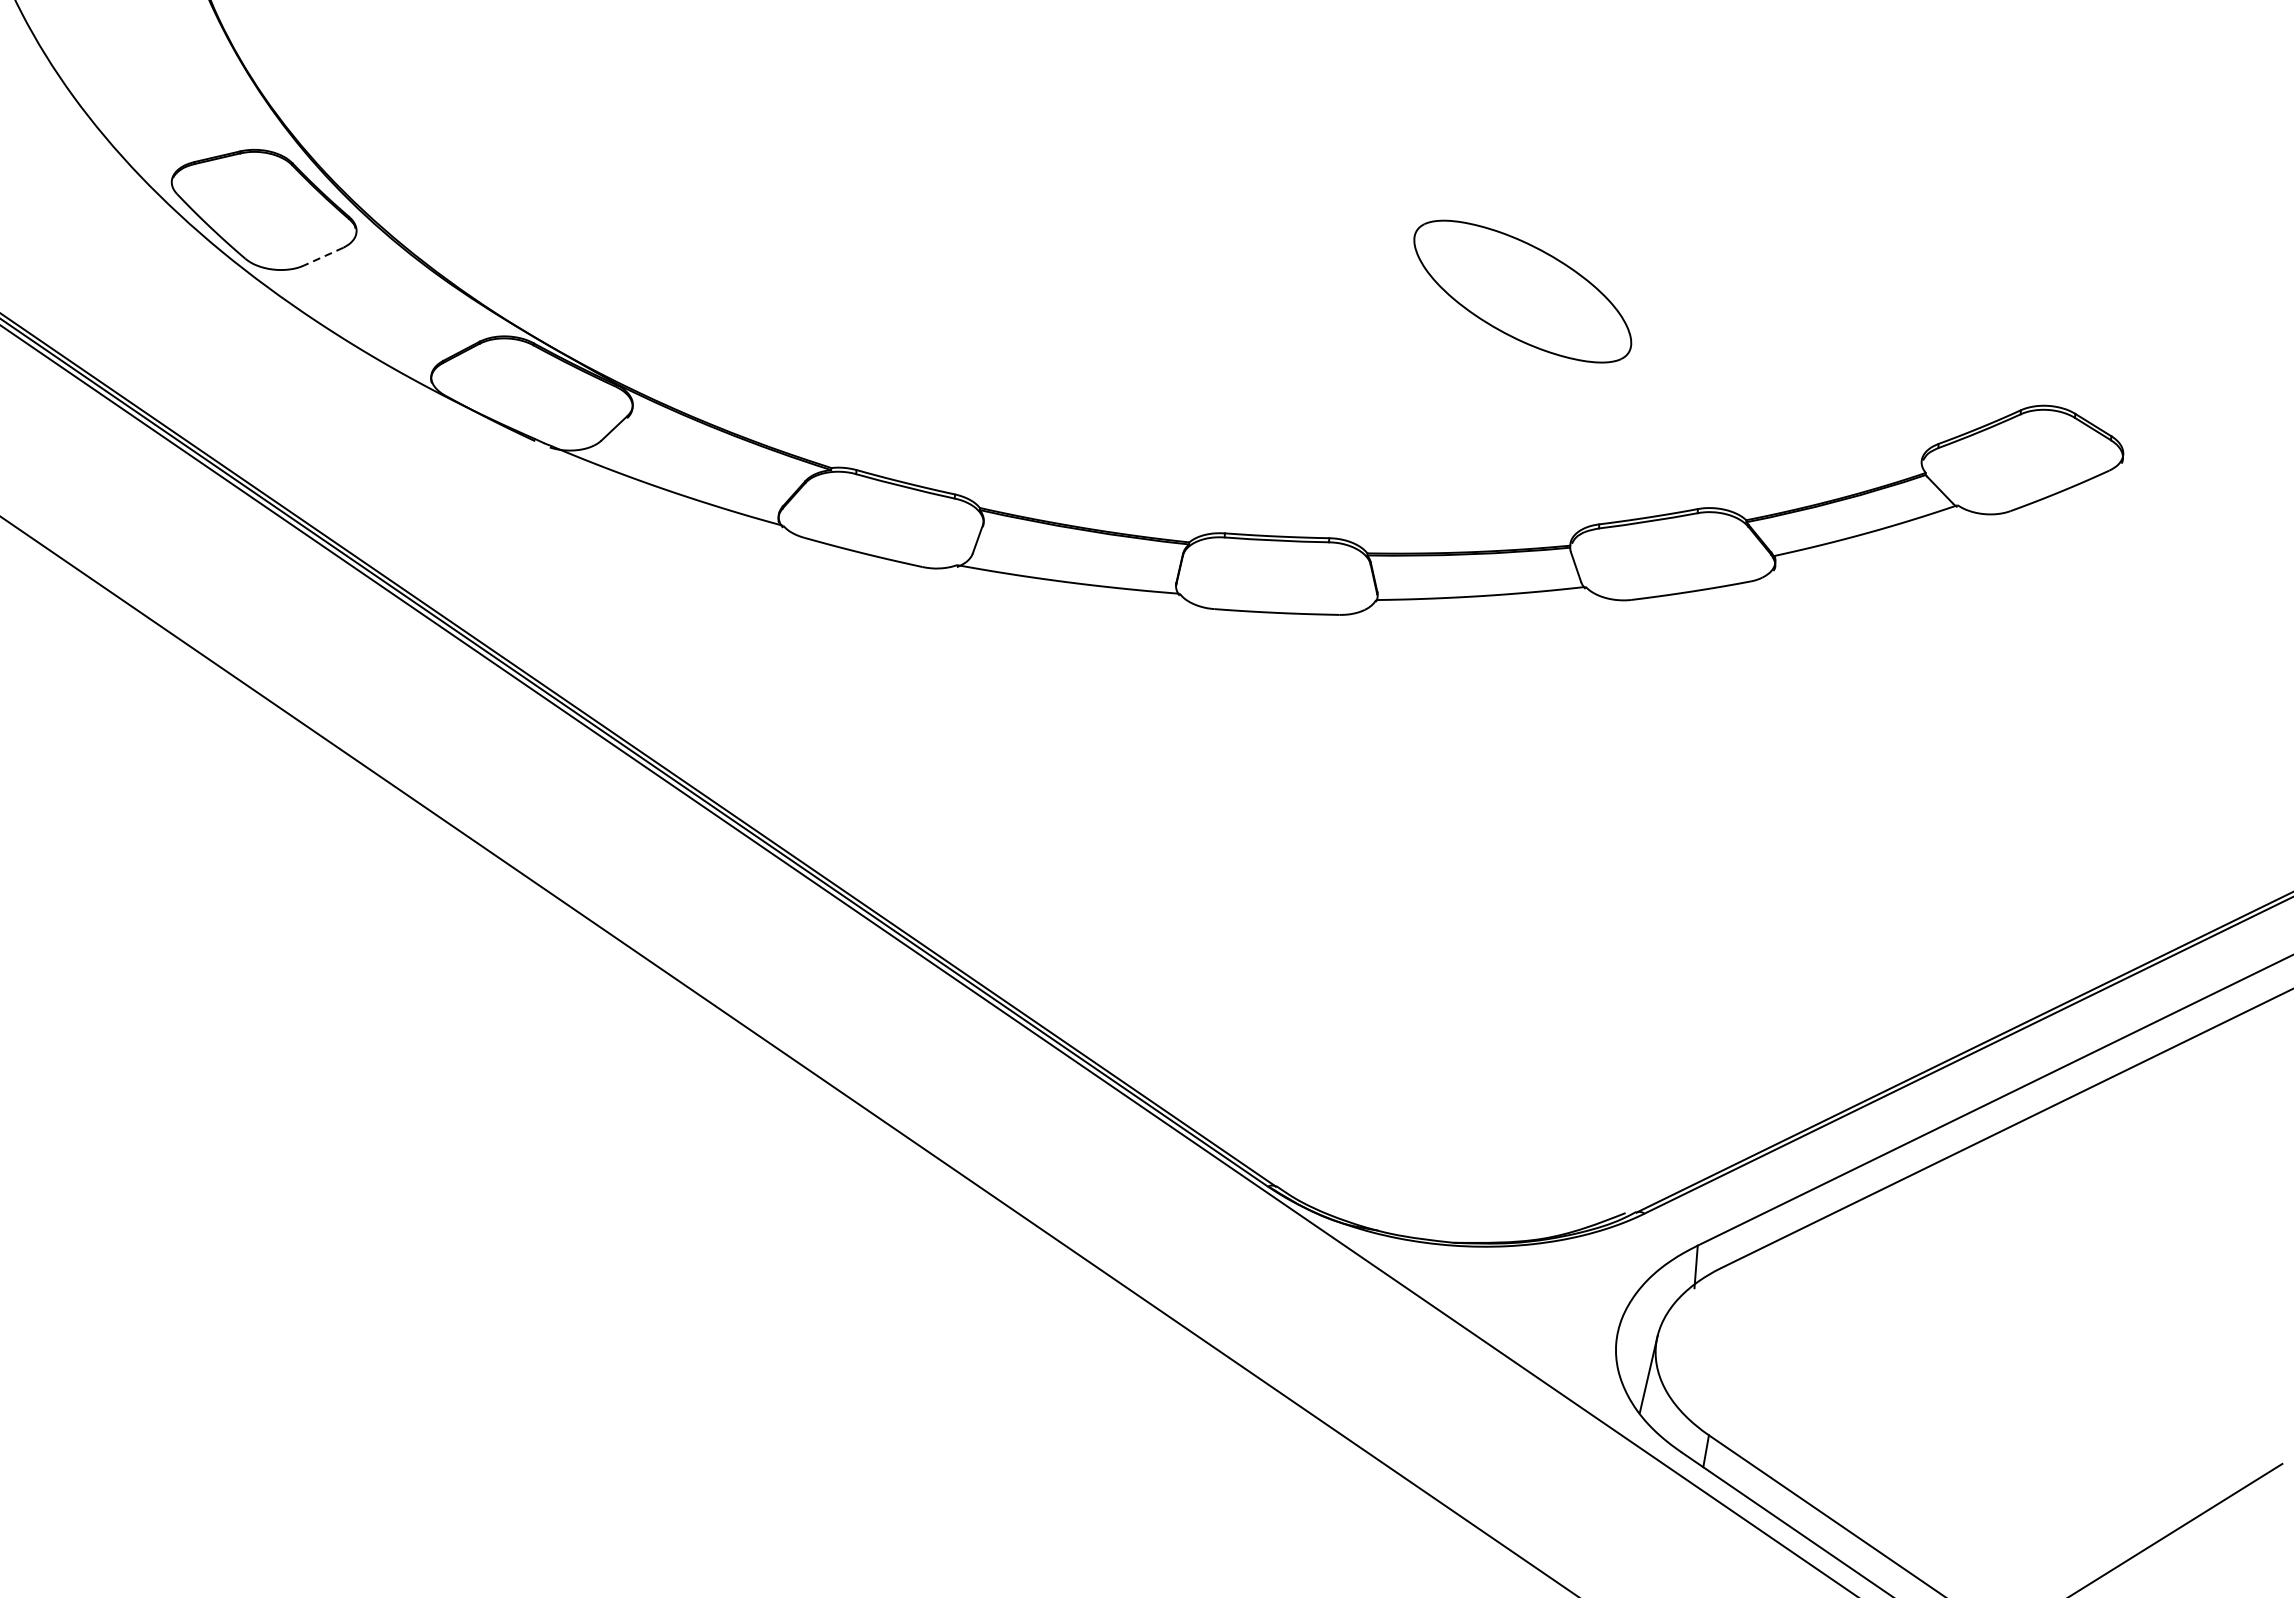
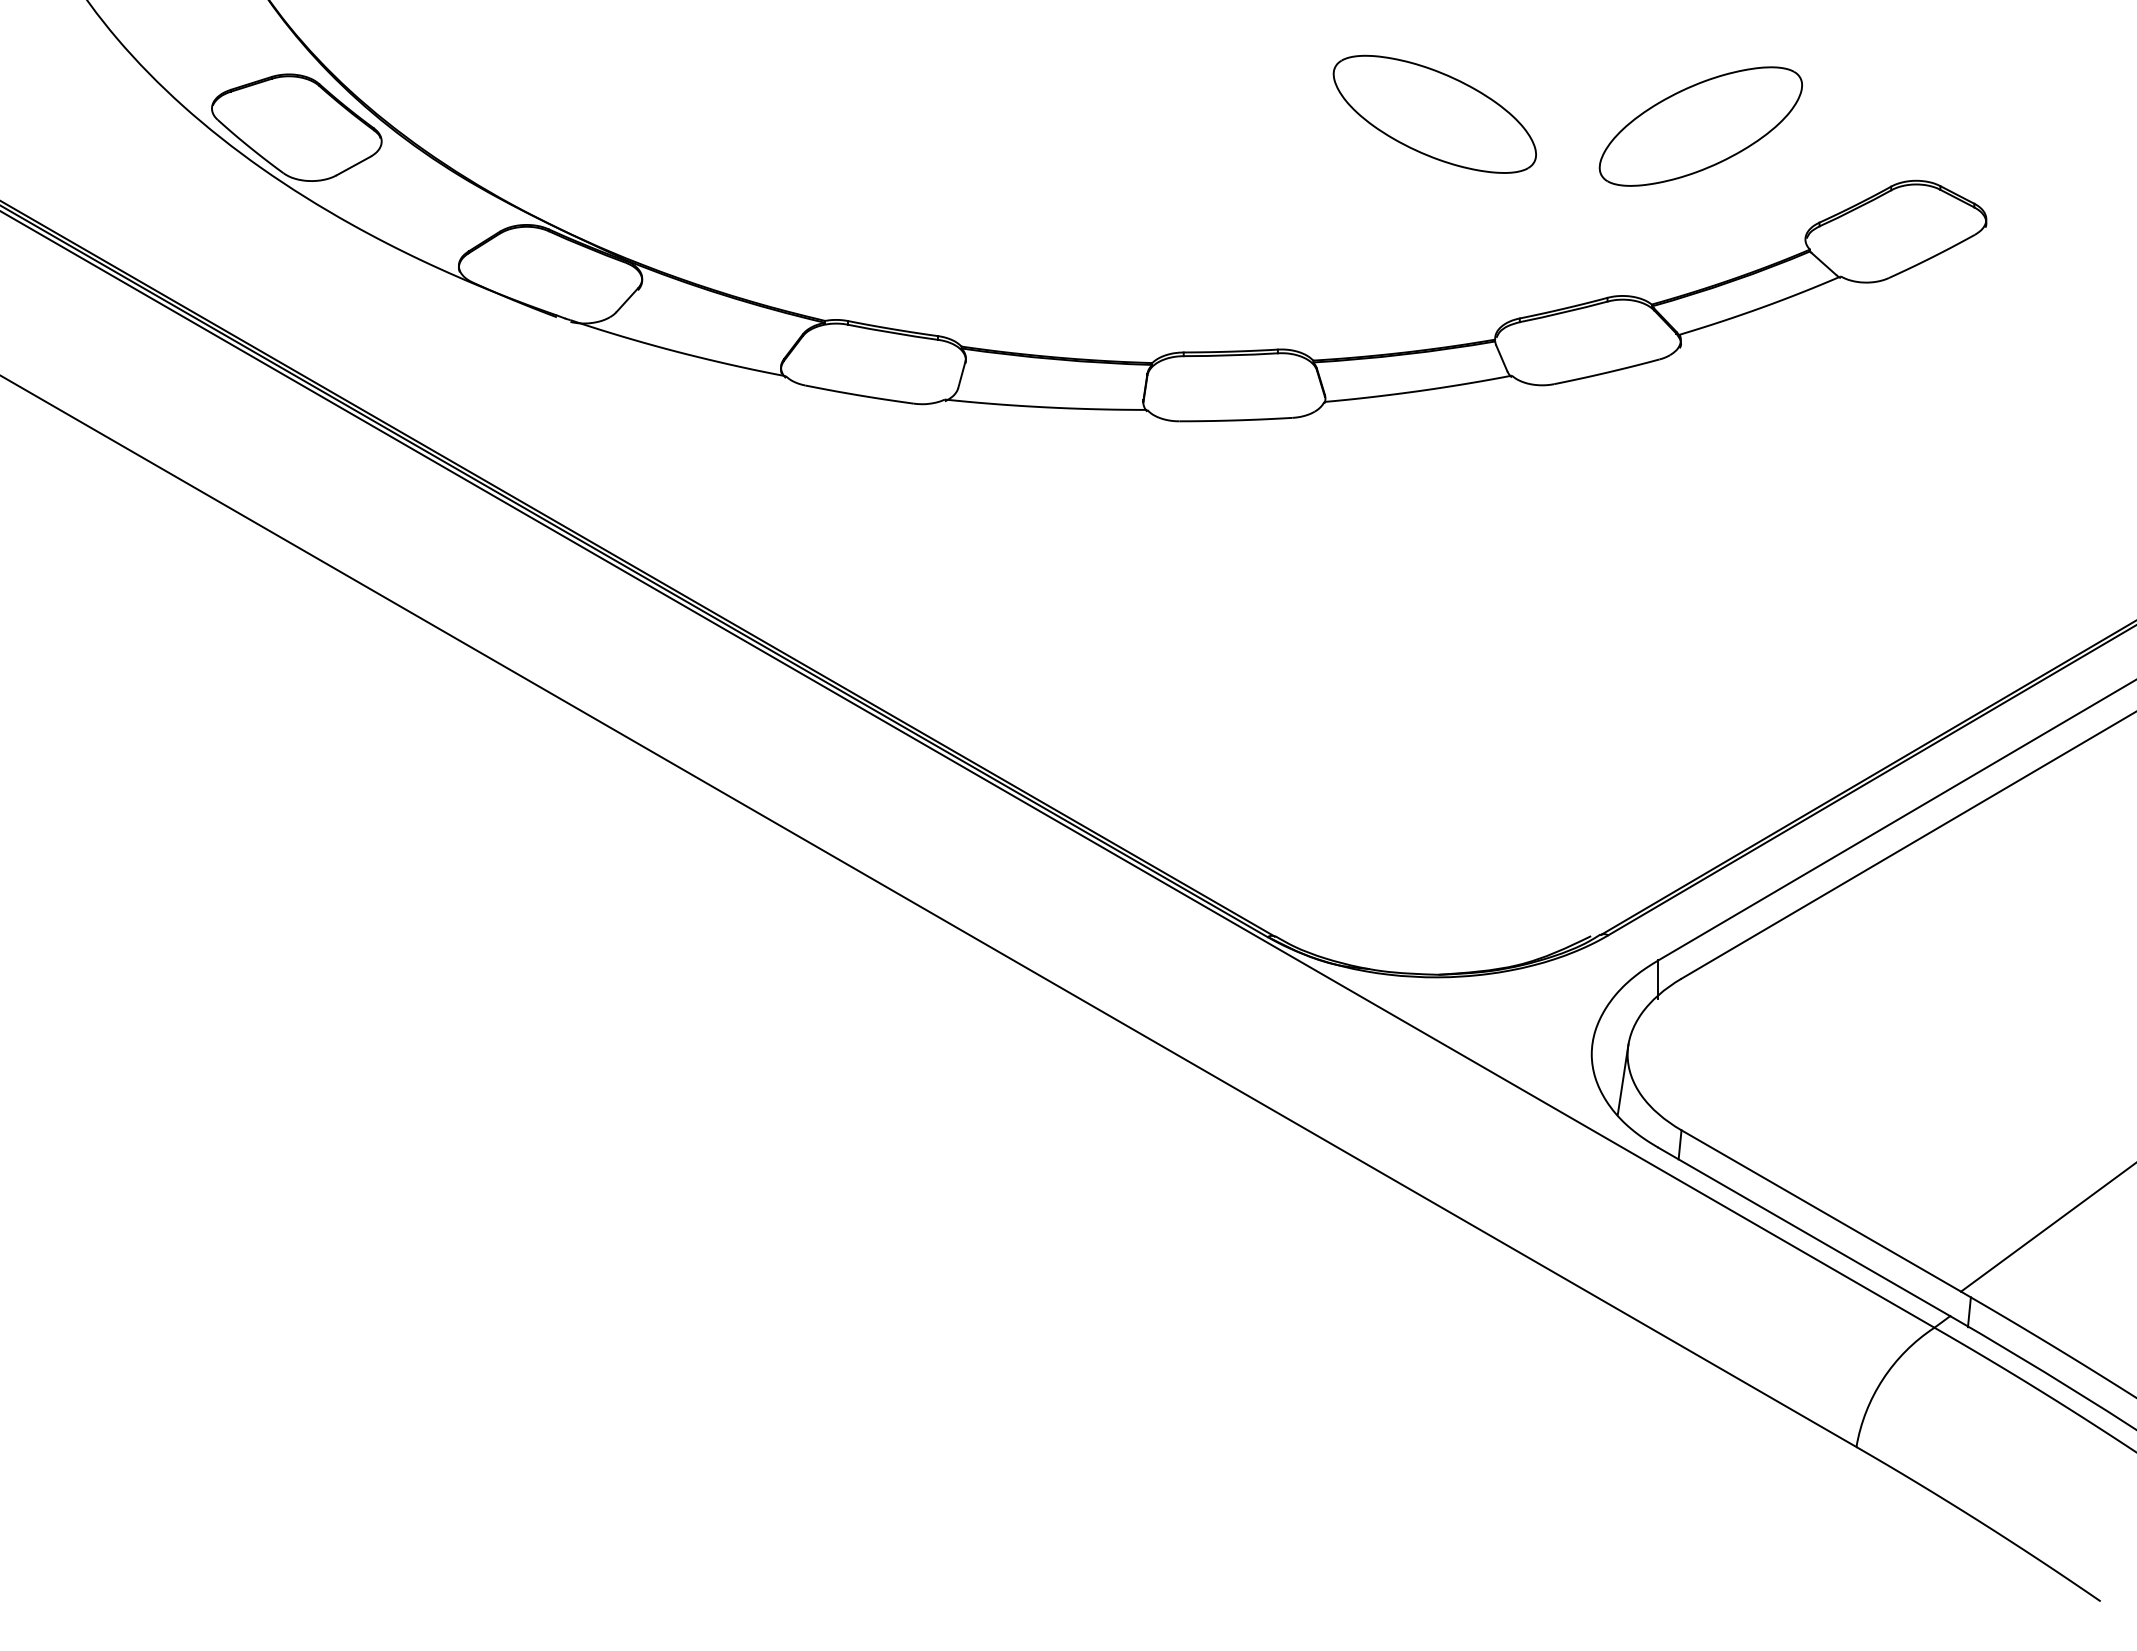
line: (323, 256) -> (353, 165), dashed -> solid
part: (1815, 327) -> (1700, 126), added

